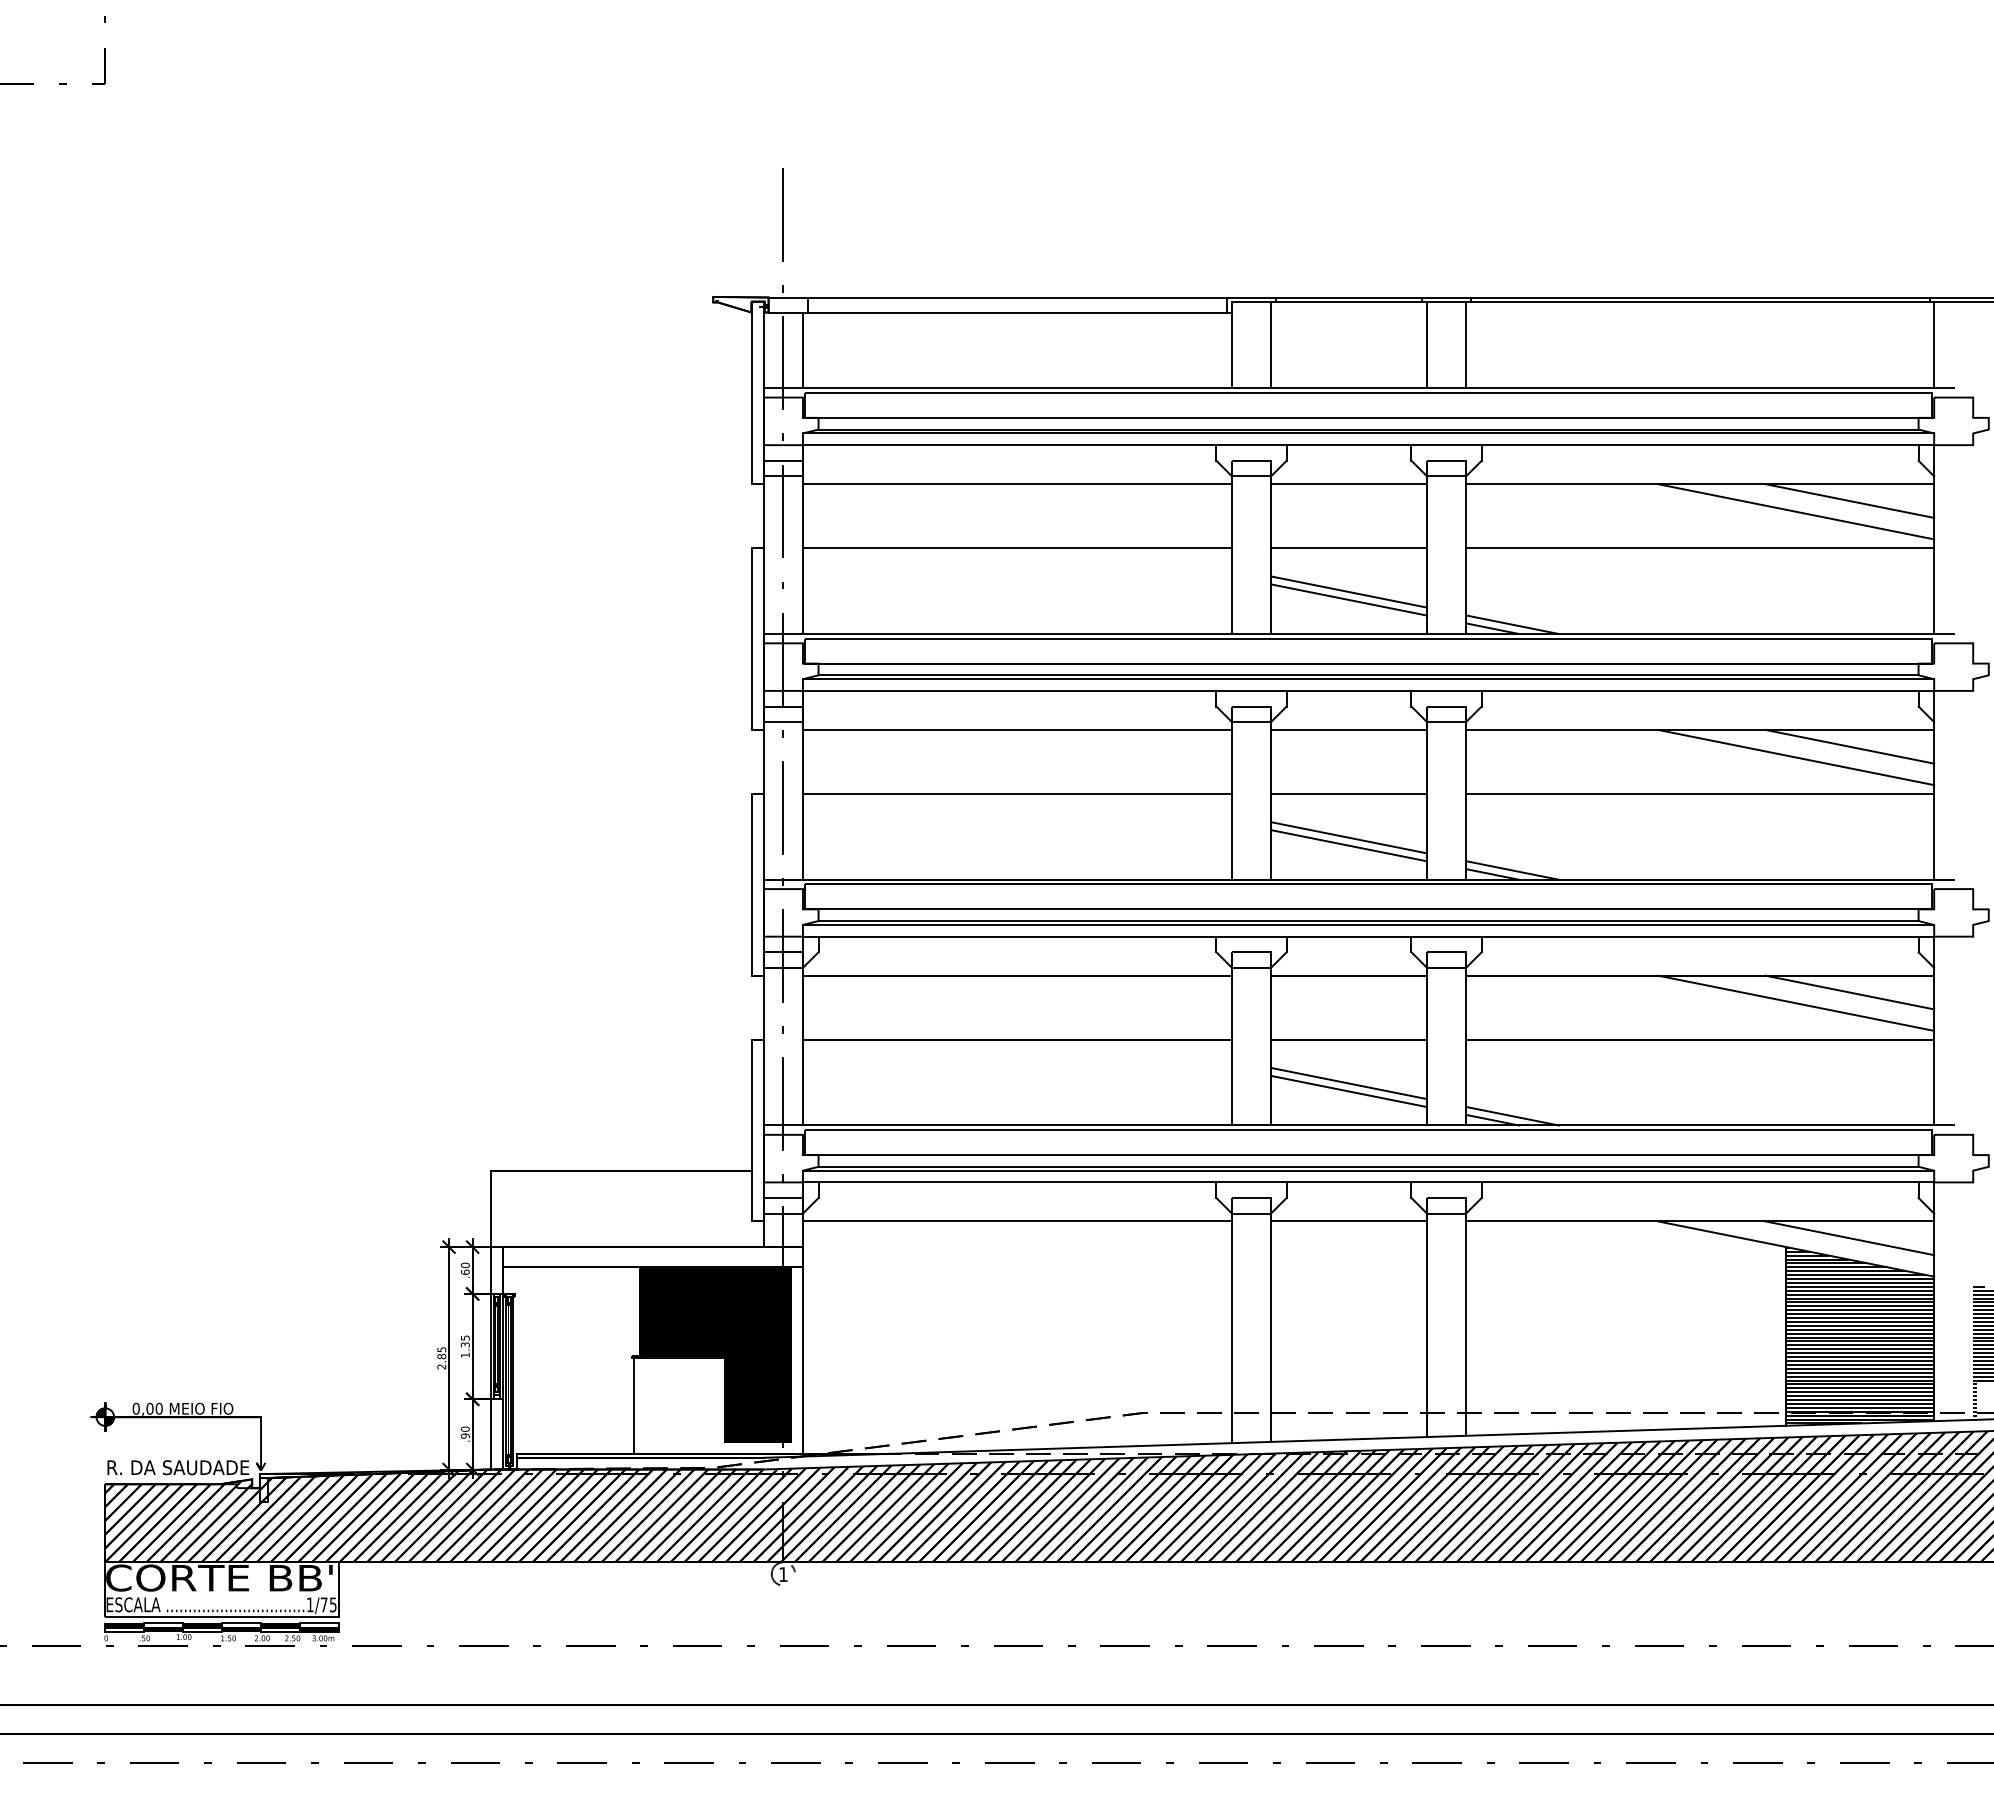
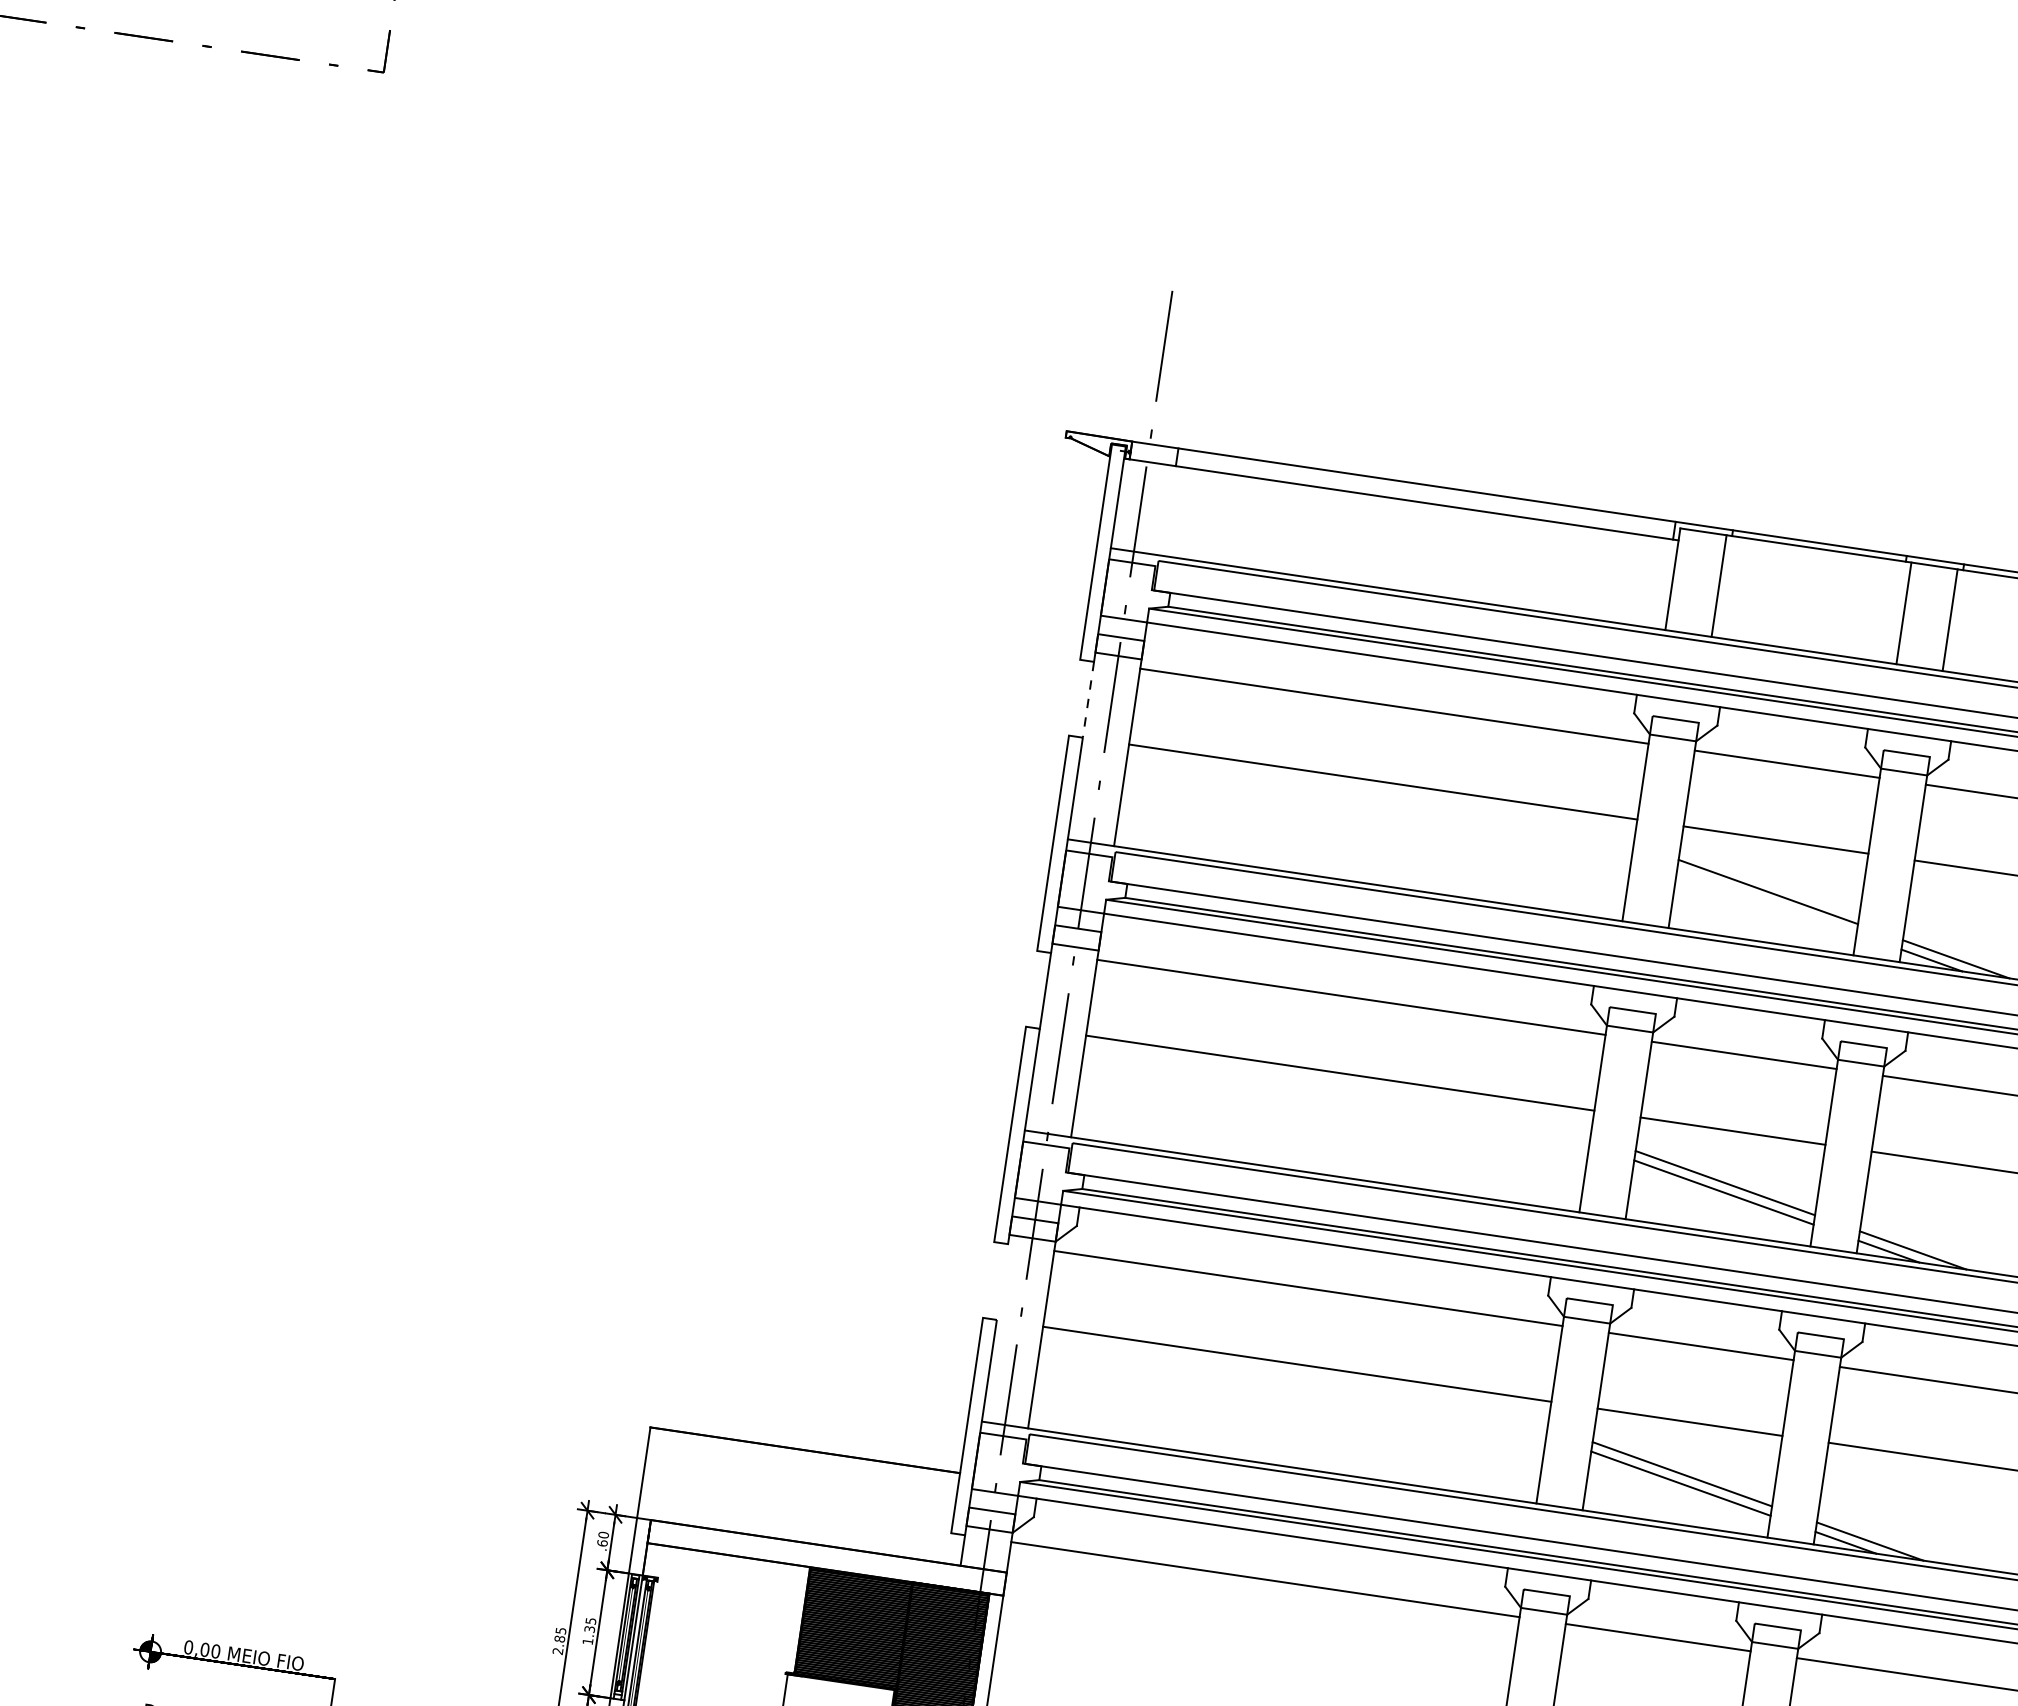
line: (802, 350) -> (1163, 510), removed
line: (763, 516) -> (1087, 700), solid -> dashed
line: (1349, 599) -> (1767, 900), removed
line: (763, 1007) -> (1001, 1281), removed

